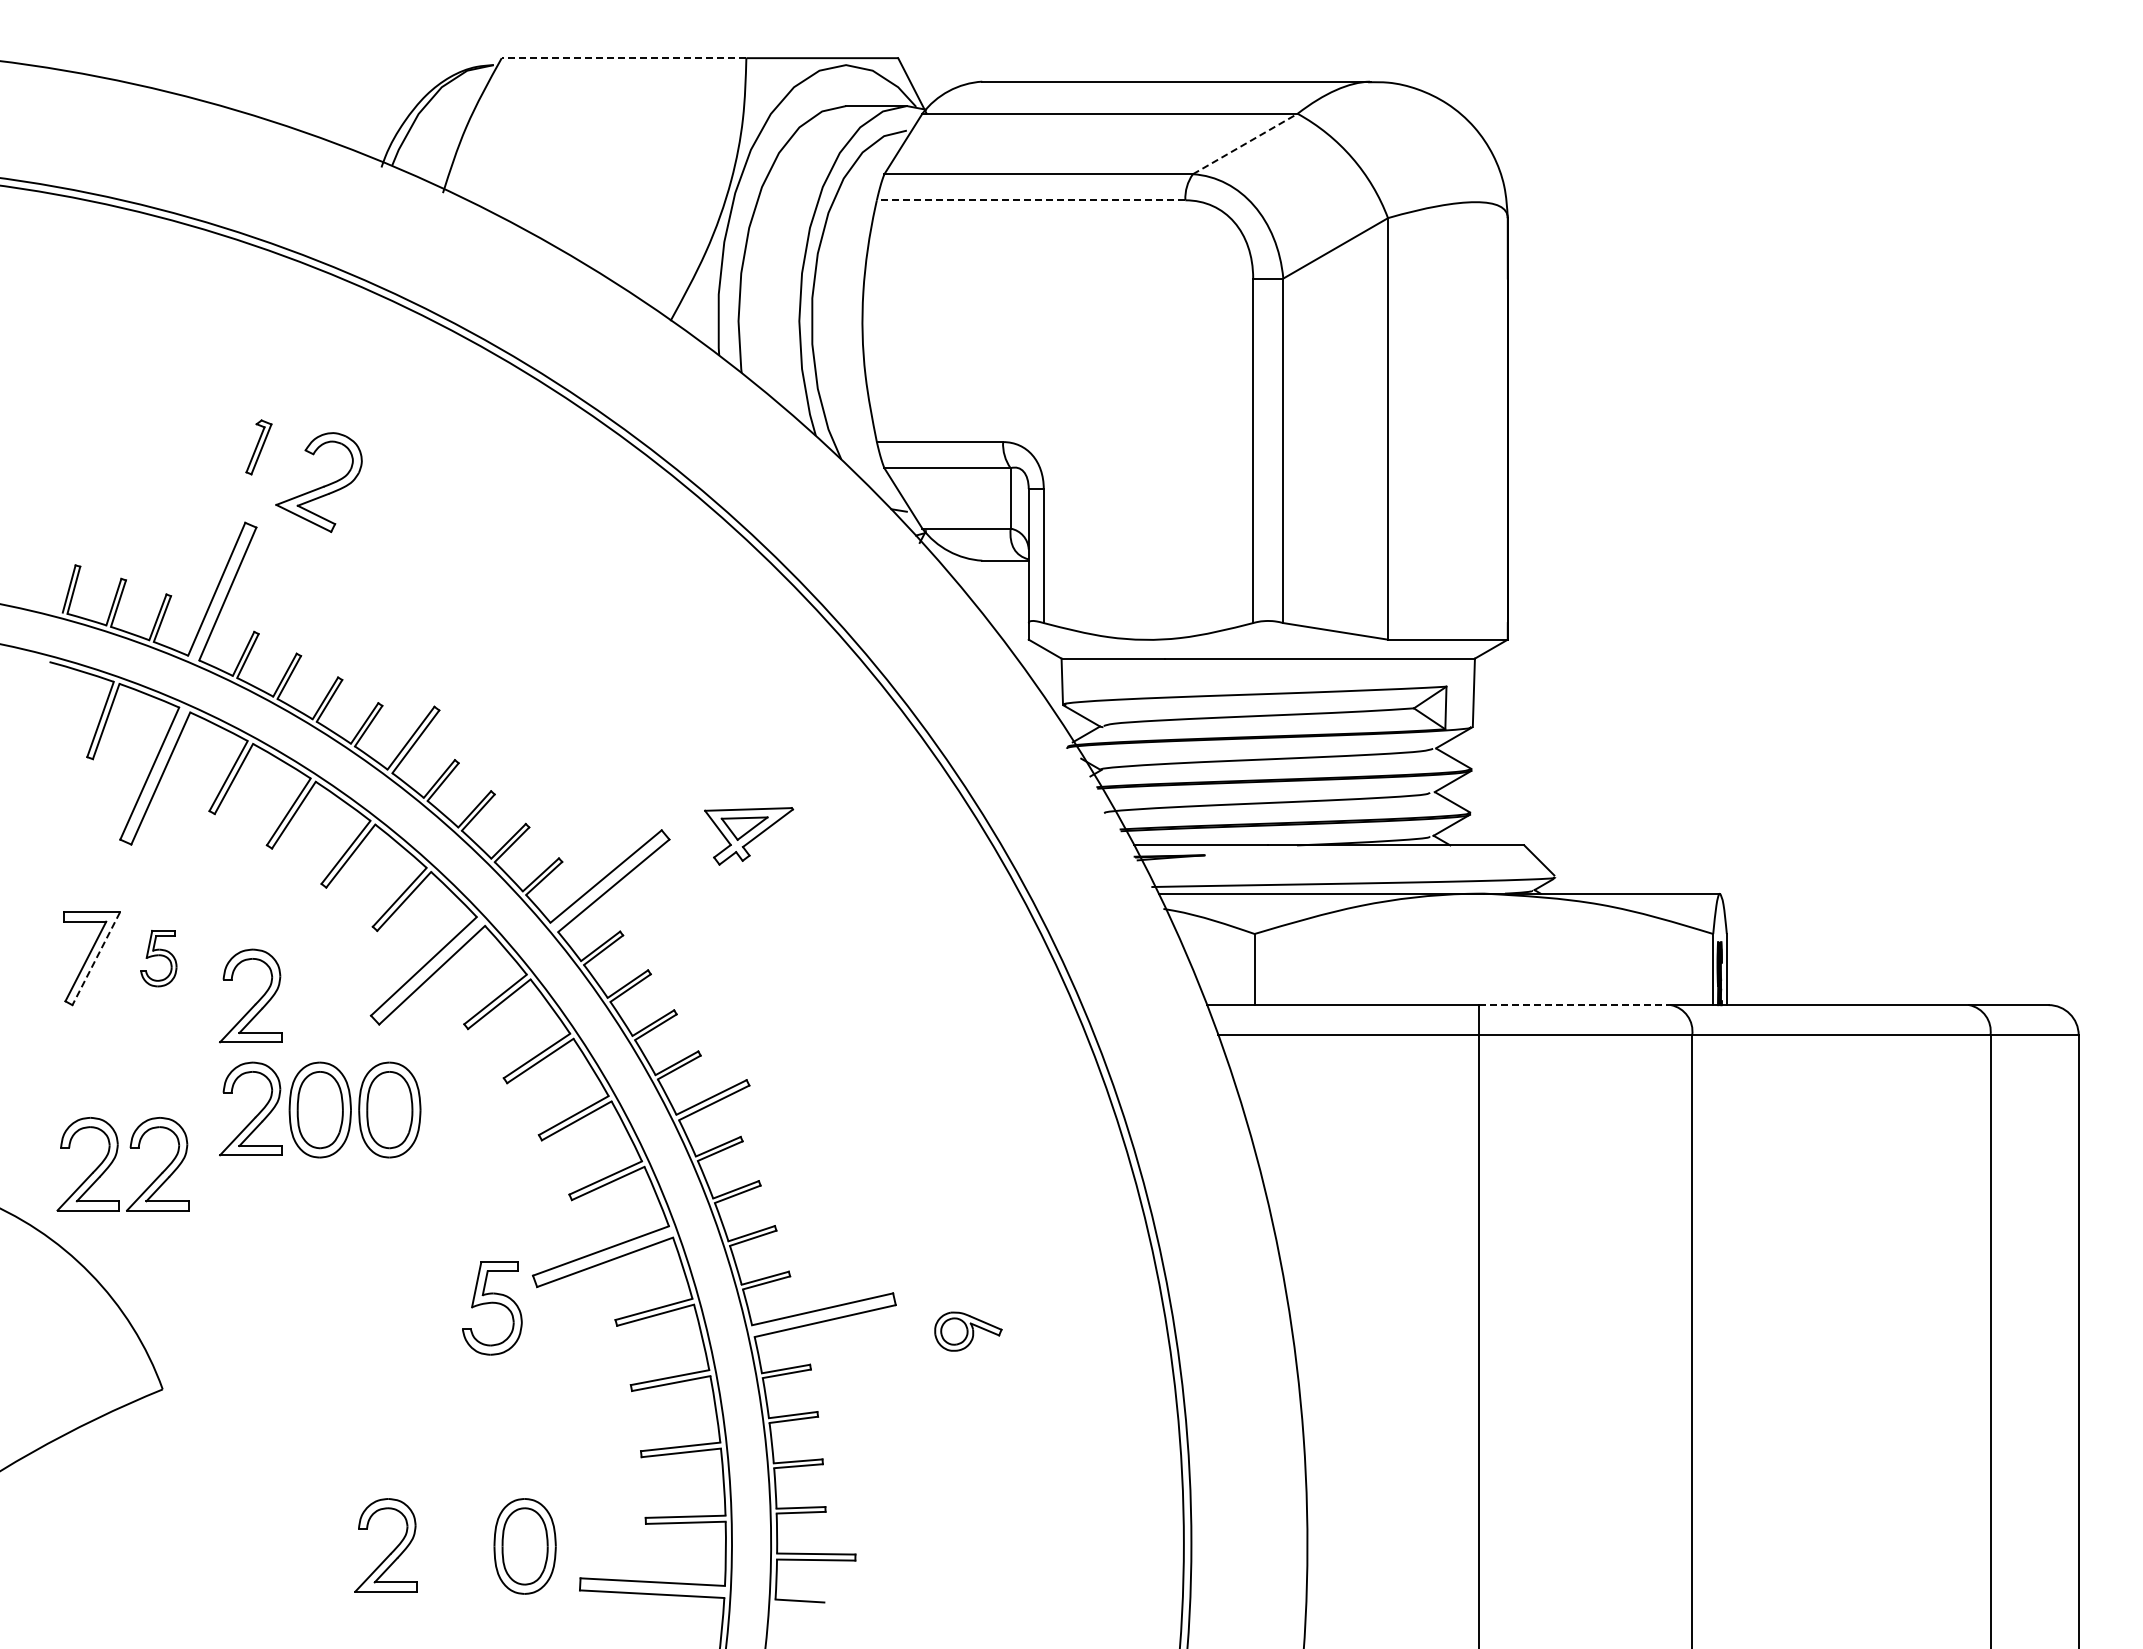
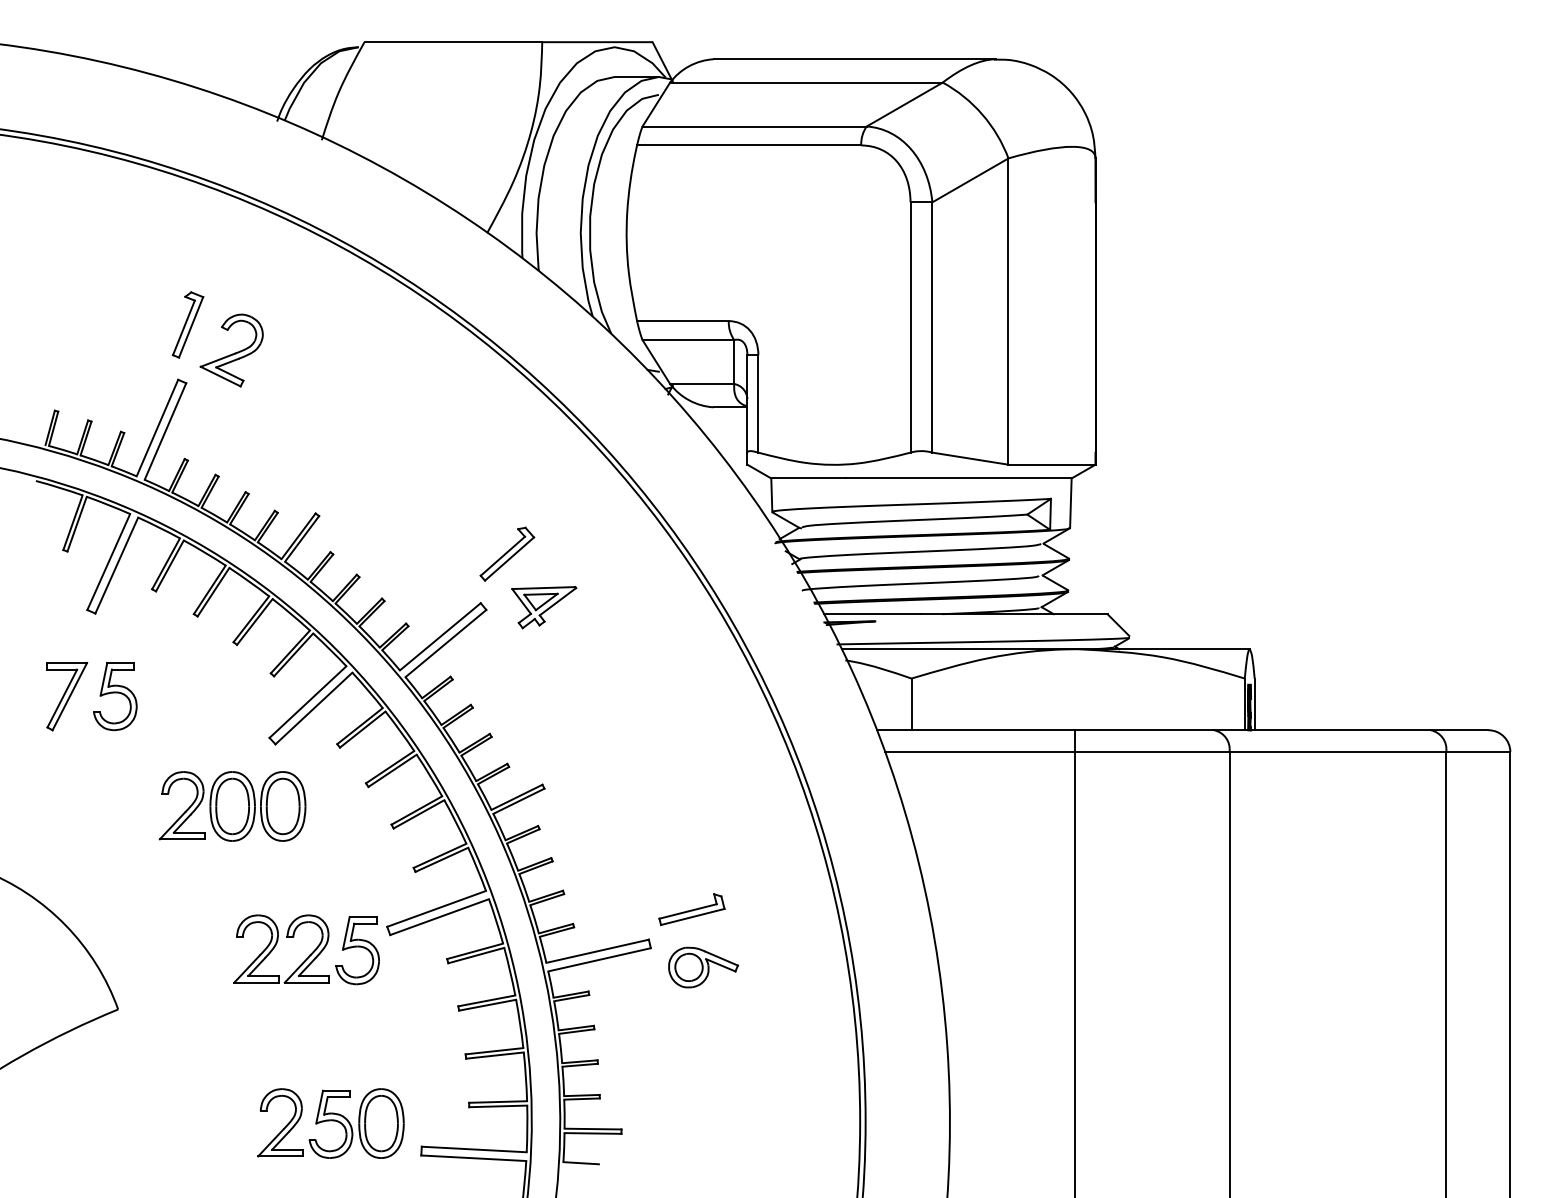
line: (623, 58) -> (452, 42), dashed -> solid
line: (1245, 143) -> (904, 104), dashed -> solid
line: (1030, 200) -> (748, 145), dashed -> solid
part: (258, 447) -> (187, 325), size x1.67
part: (698, 762) -> (507, 553), added
part: (158, 958) -> (115, 696), size x1.67
line: (95, 959) -> (69, 697), dashed -> solid
part: (258, 999) -> (187, 726), removed
line: (1575, 1005) -> (1144, 730), dashed -> solid
part: (114, 1160) -> (275, 946), moved
part: (952, 1251) -> (692, 909), added
part: (968, 1331) -> (703, 967), size x1.43
part: (455, 1547) -> (330, 1124), added

